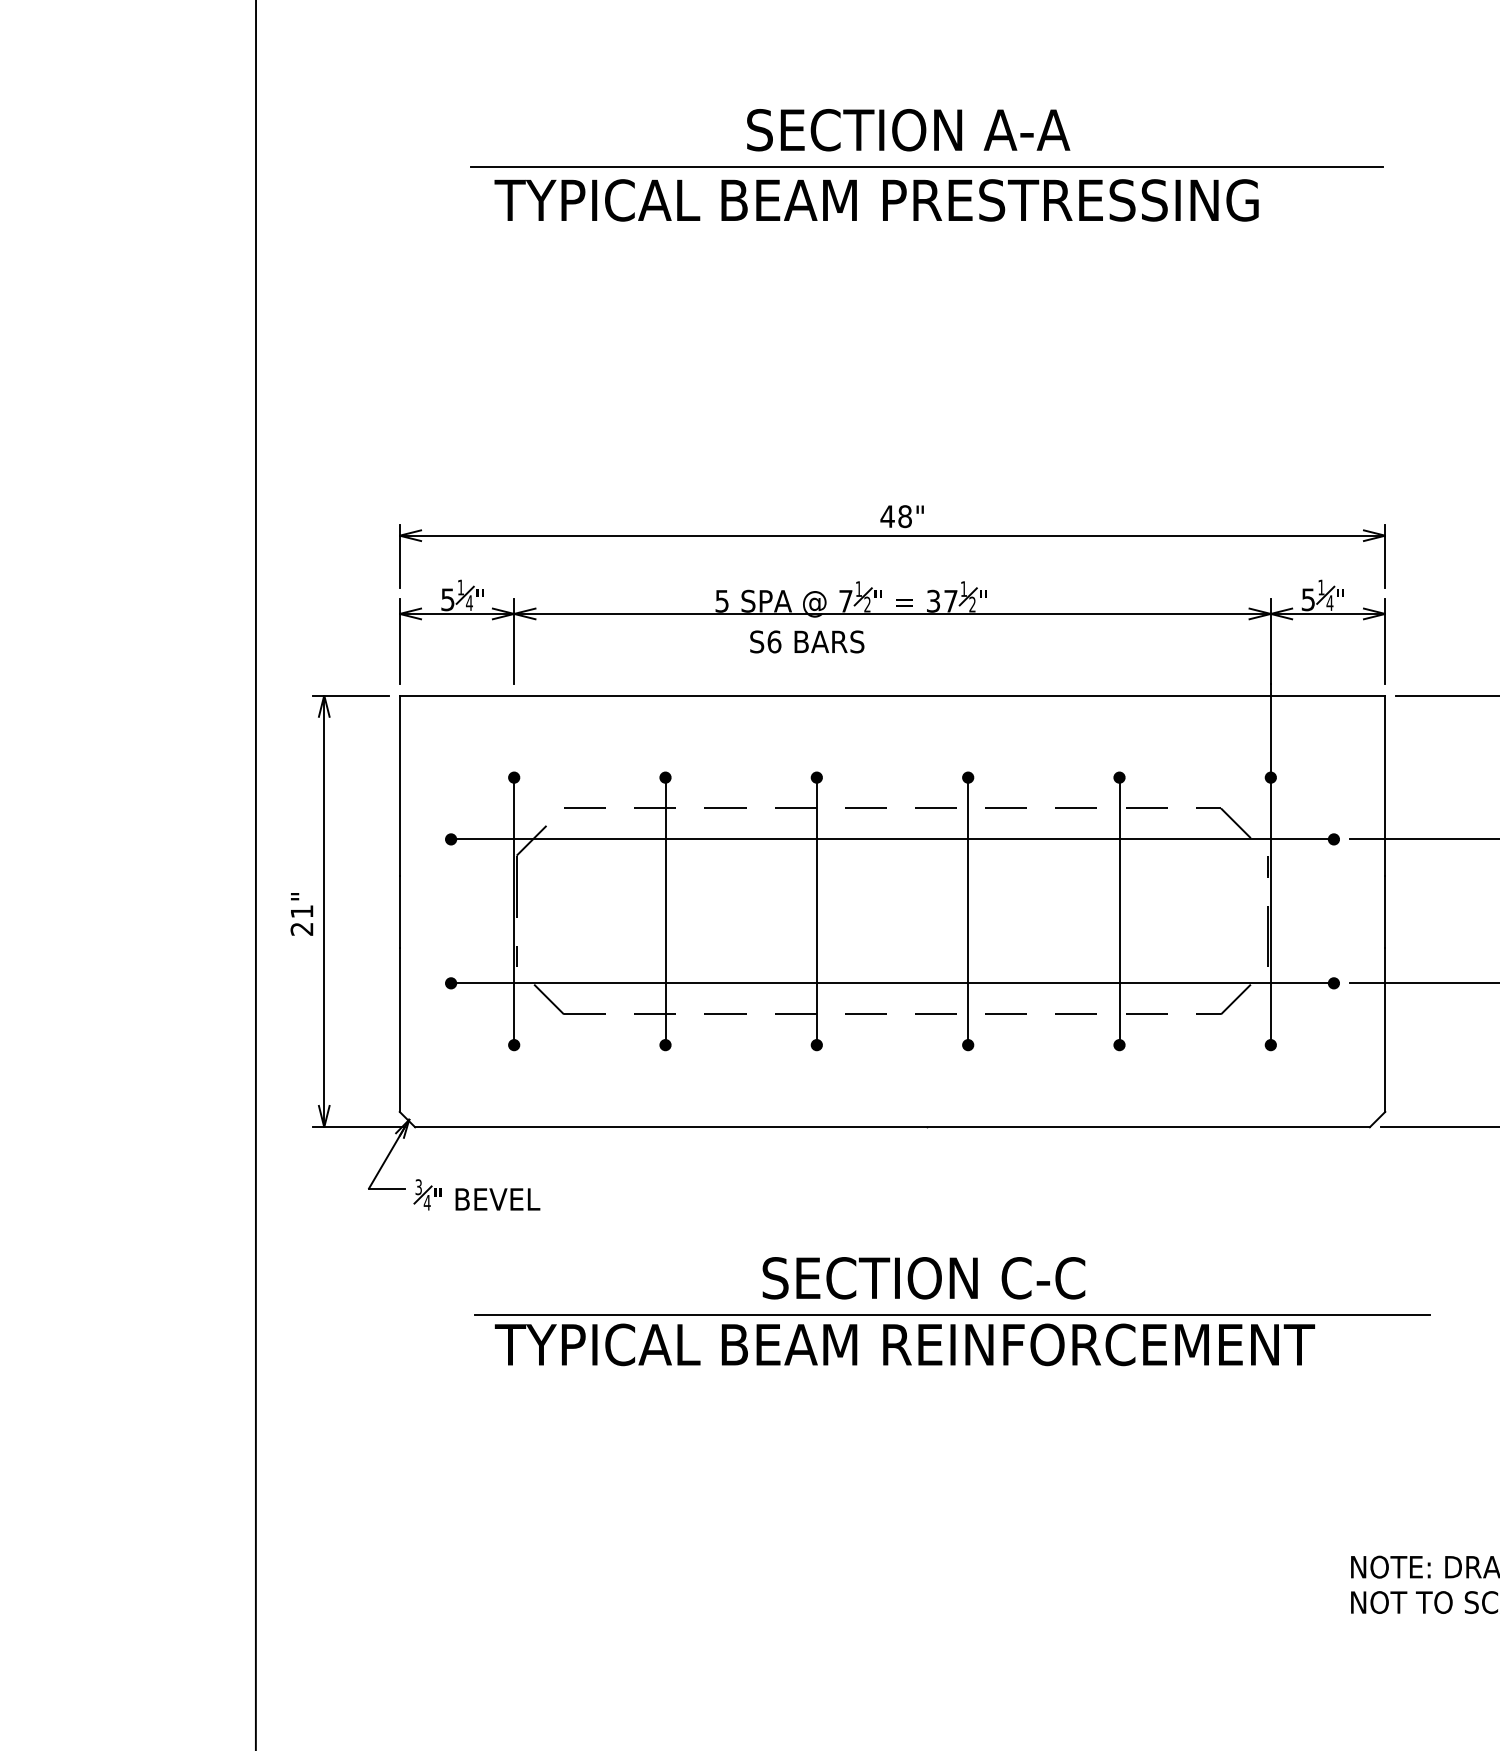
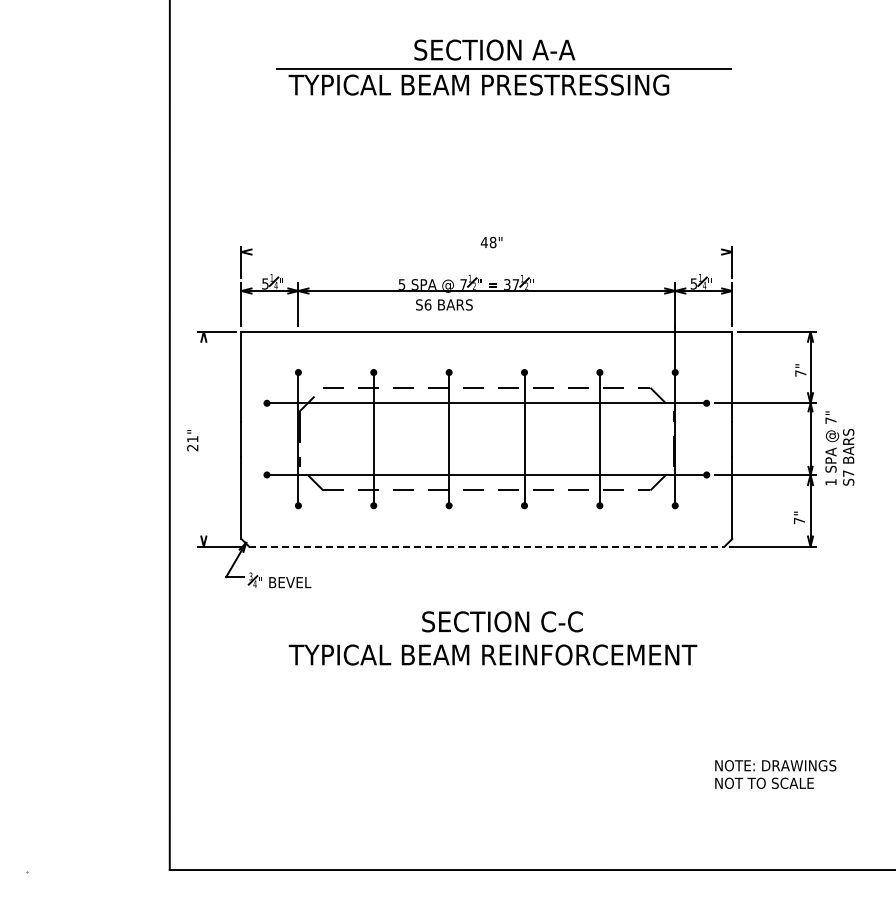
line: (891, 536) -> (486, 252), removed
line: (323, 910) -> (203, 438), removed
line: (891, 1126) -> (486, 546), solid -> dashed
line: (952, 1315) -> (516, 640), removed

